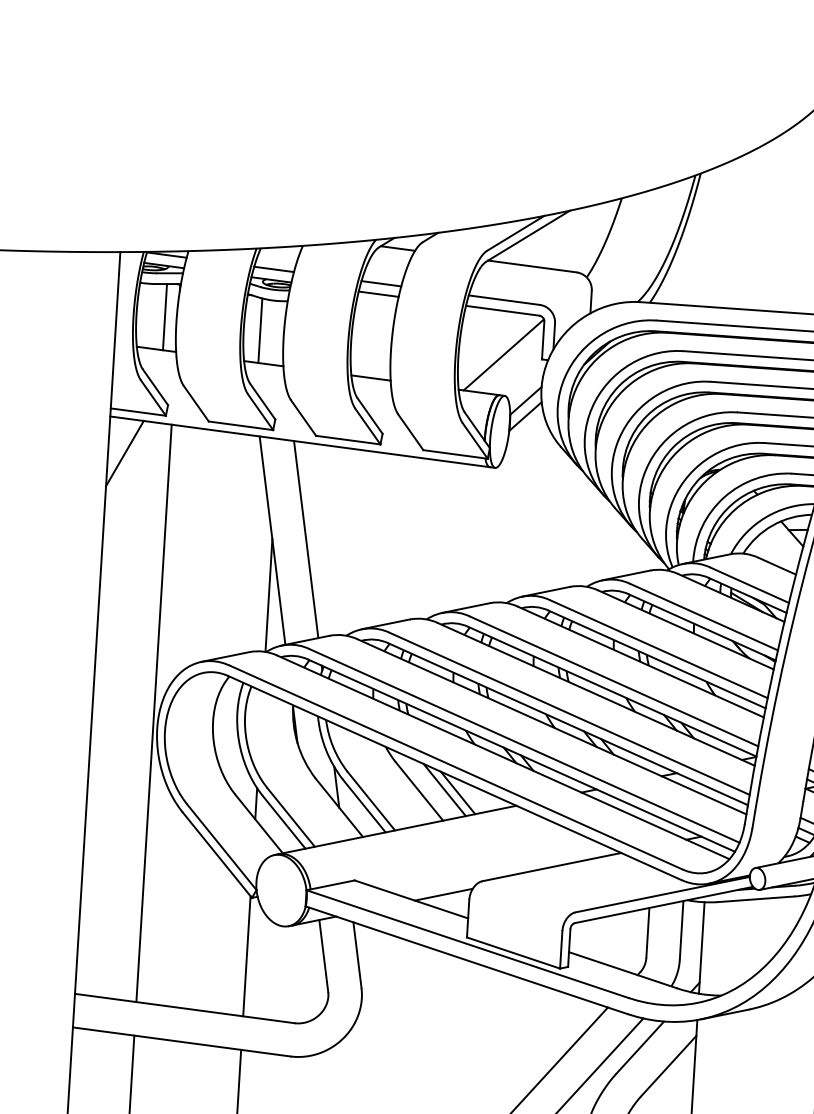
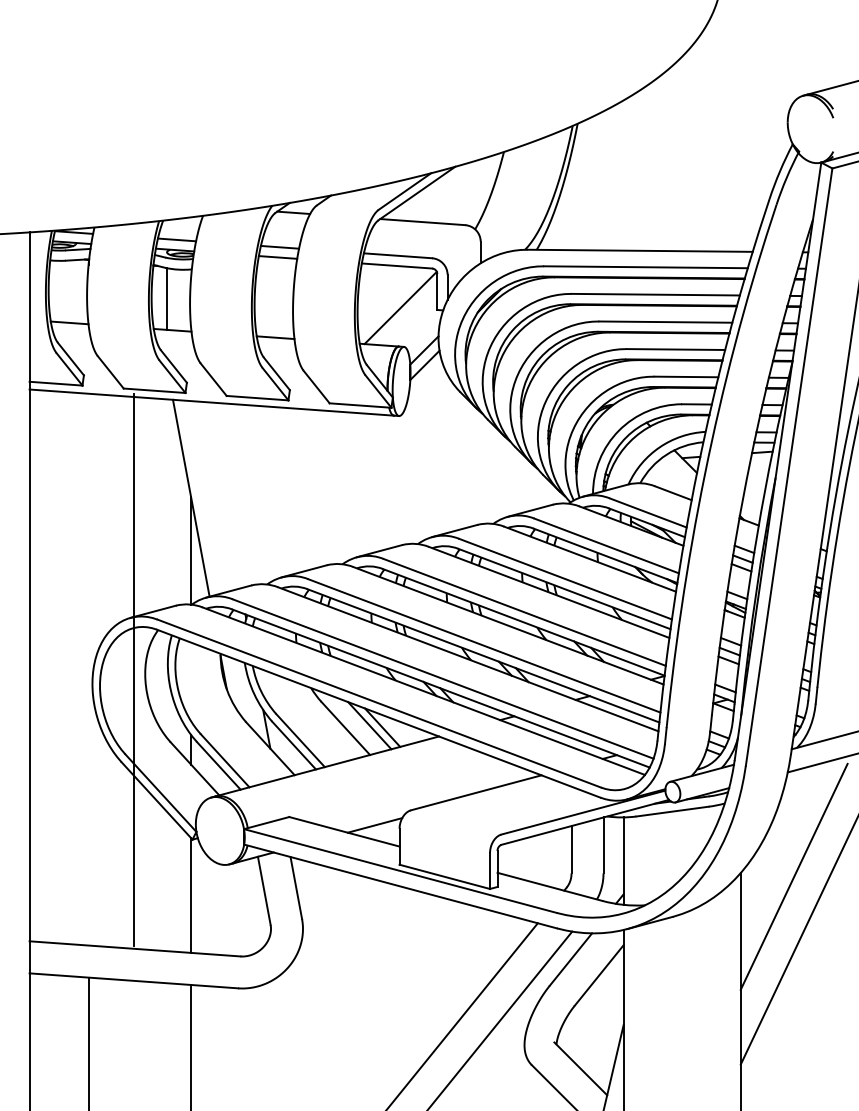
line: (164, 316) -> (75, 291), removed
line: (124, 453) -> (45, 423), removed
line: (305, 539) -> (222, 495), removed
line: (154, 713) -> (133, 669), moved

